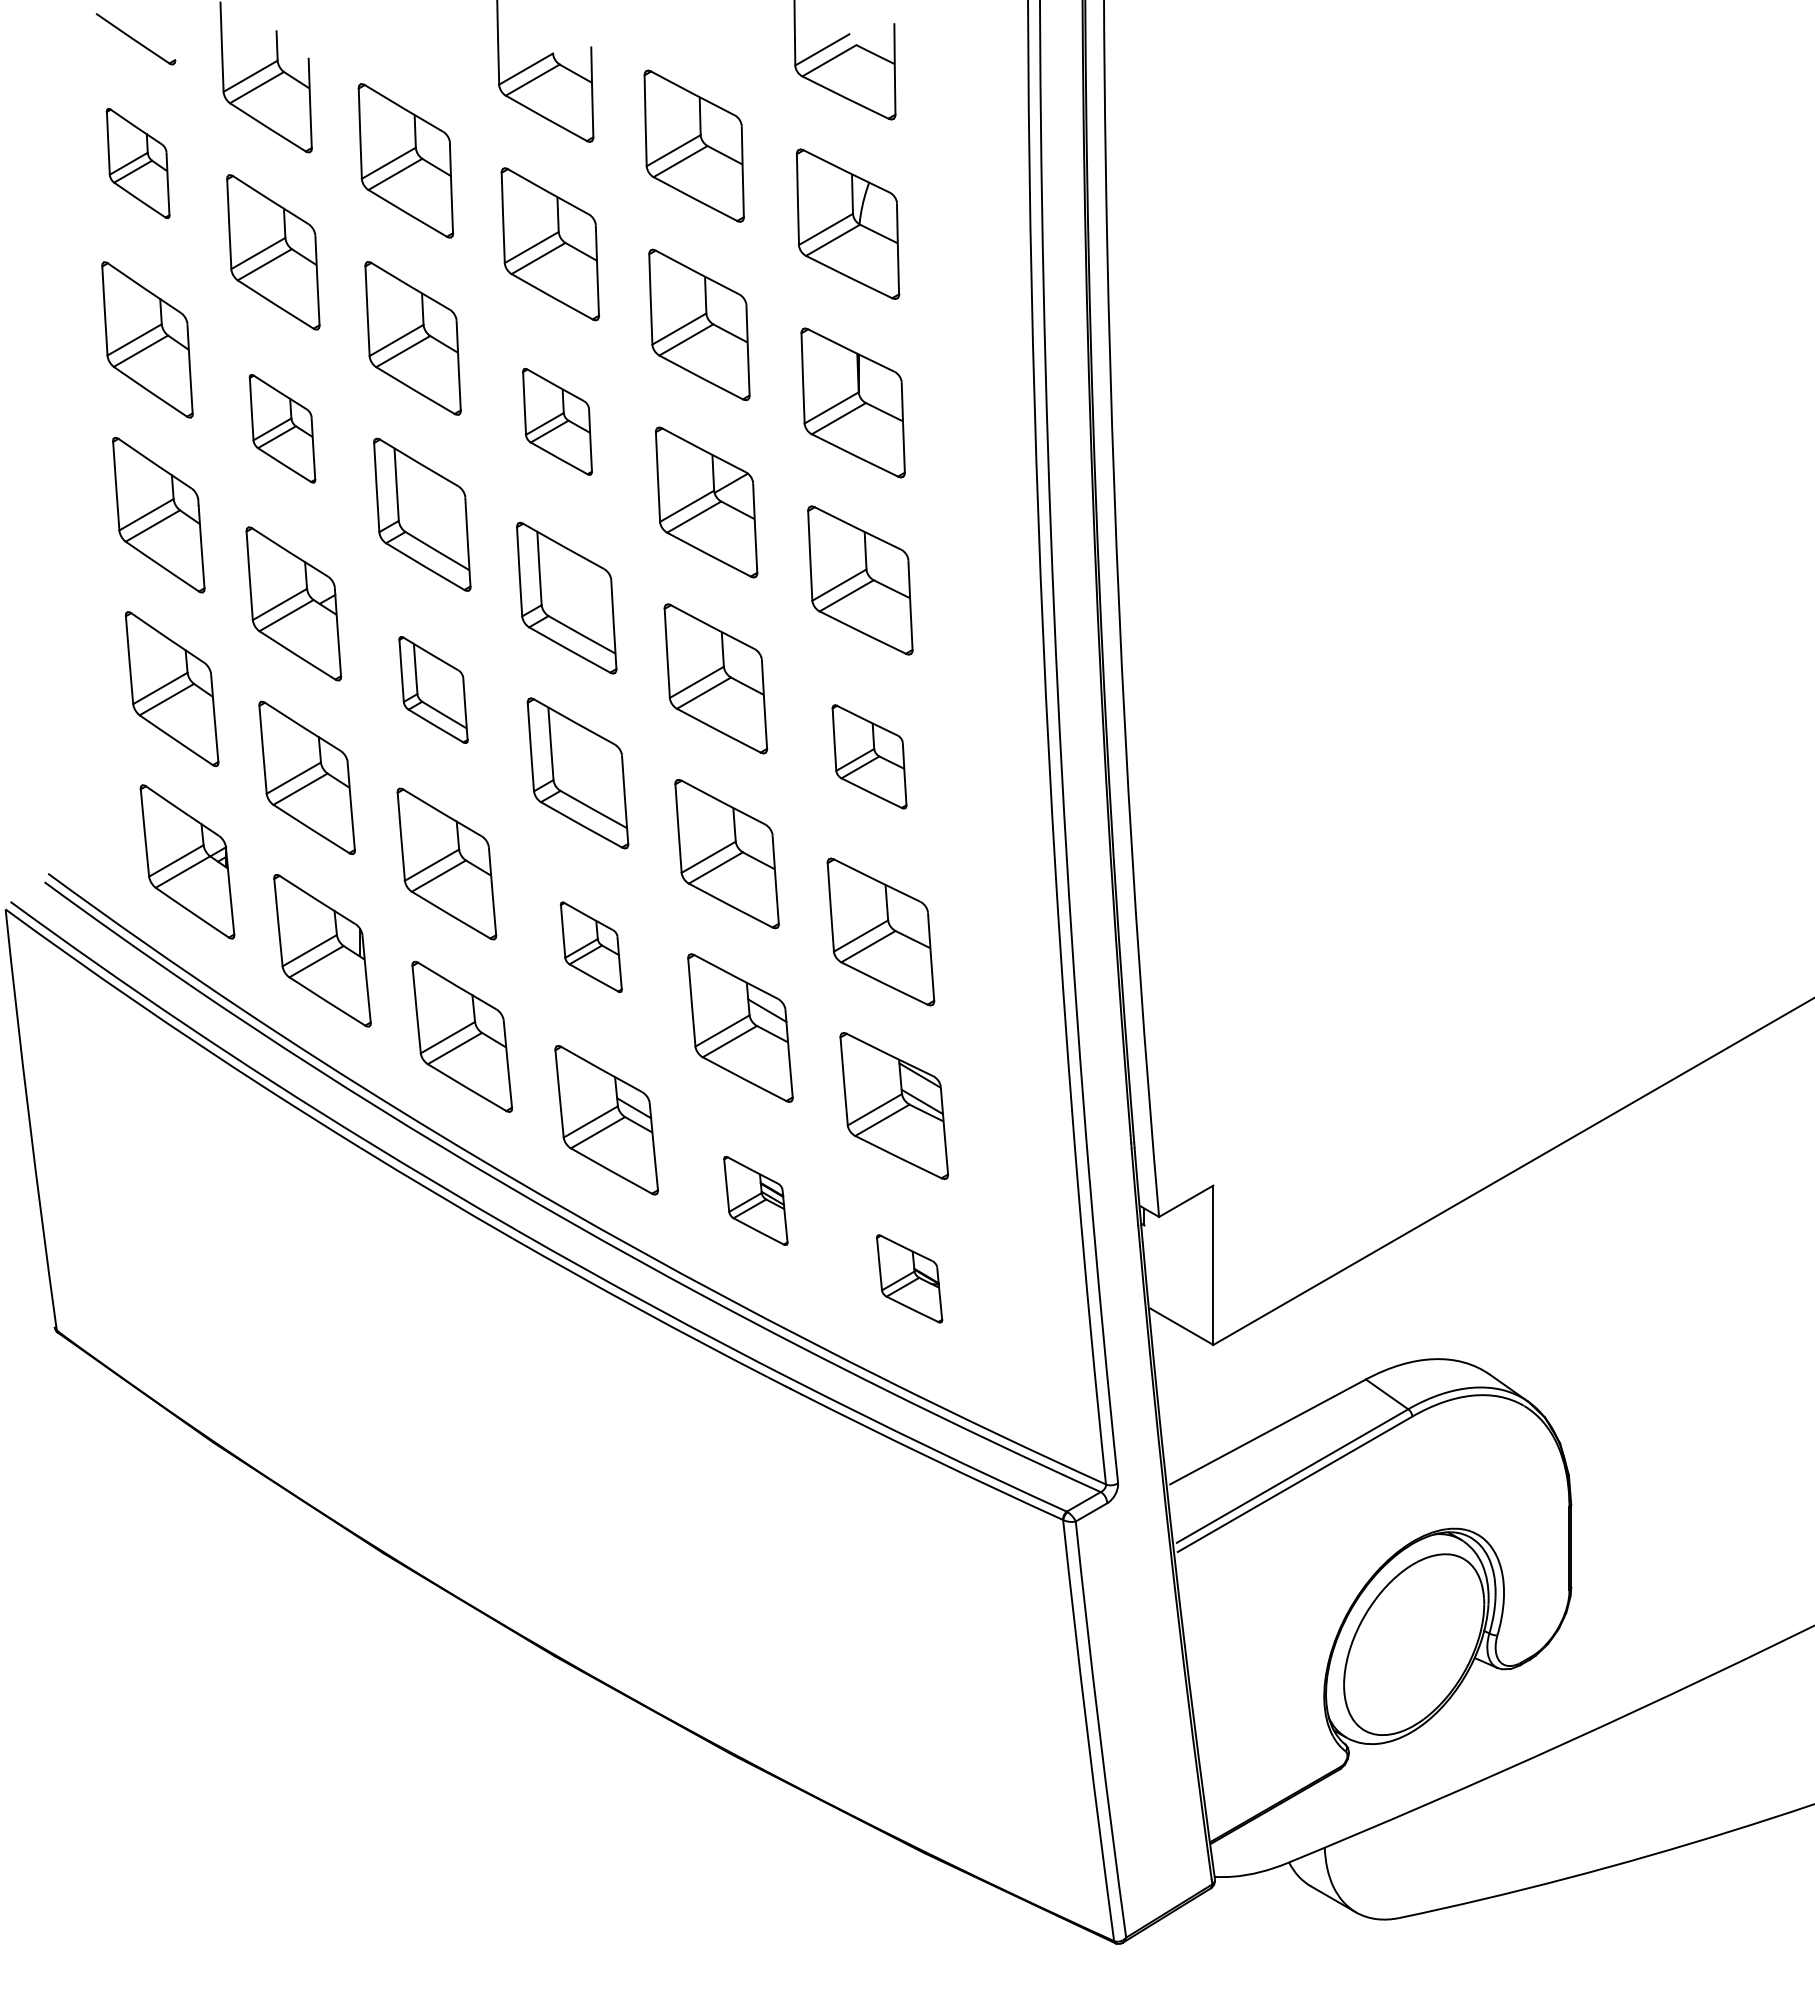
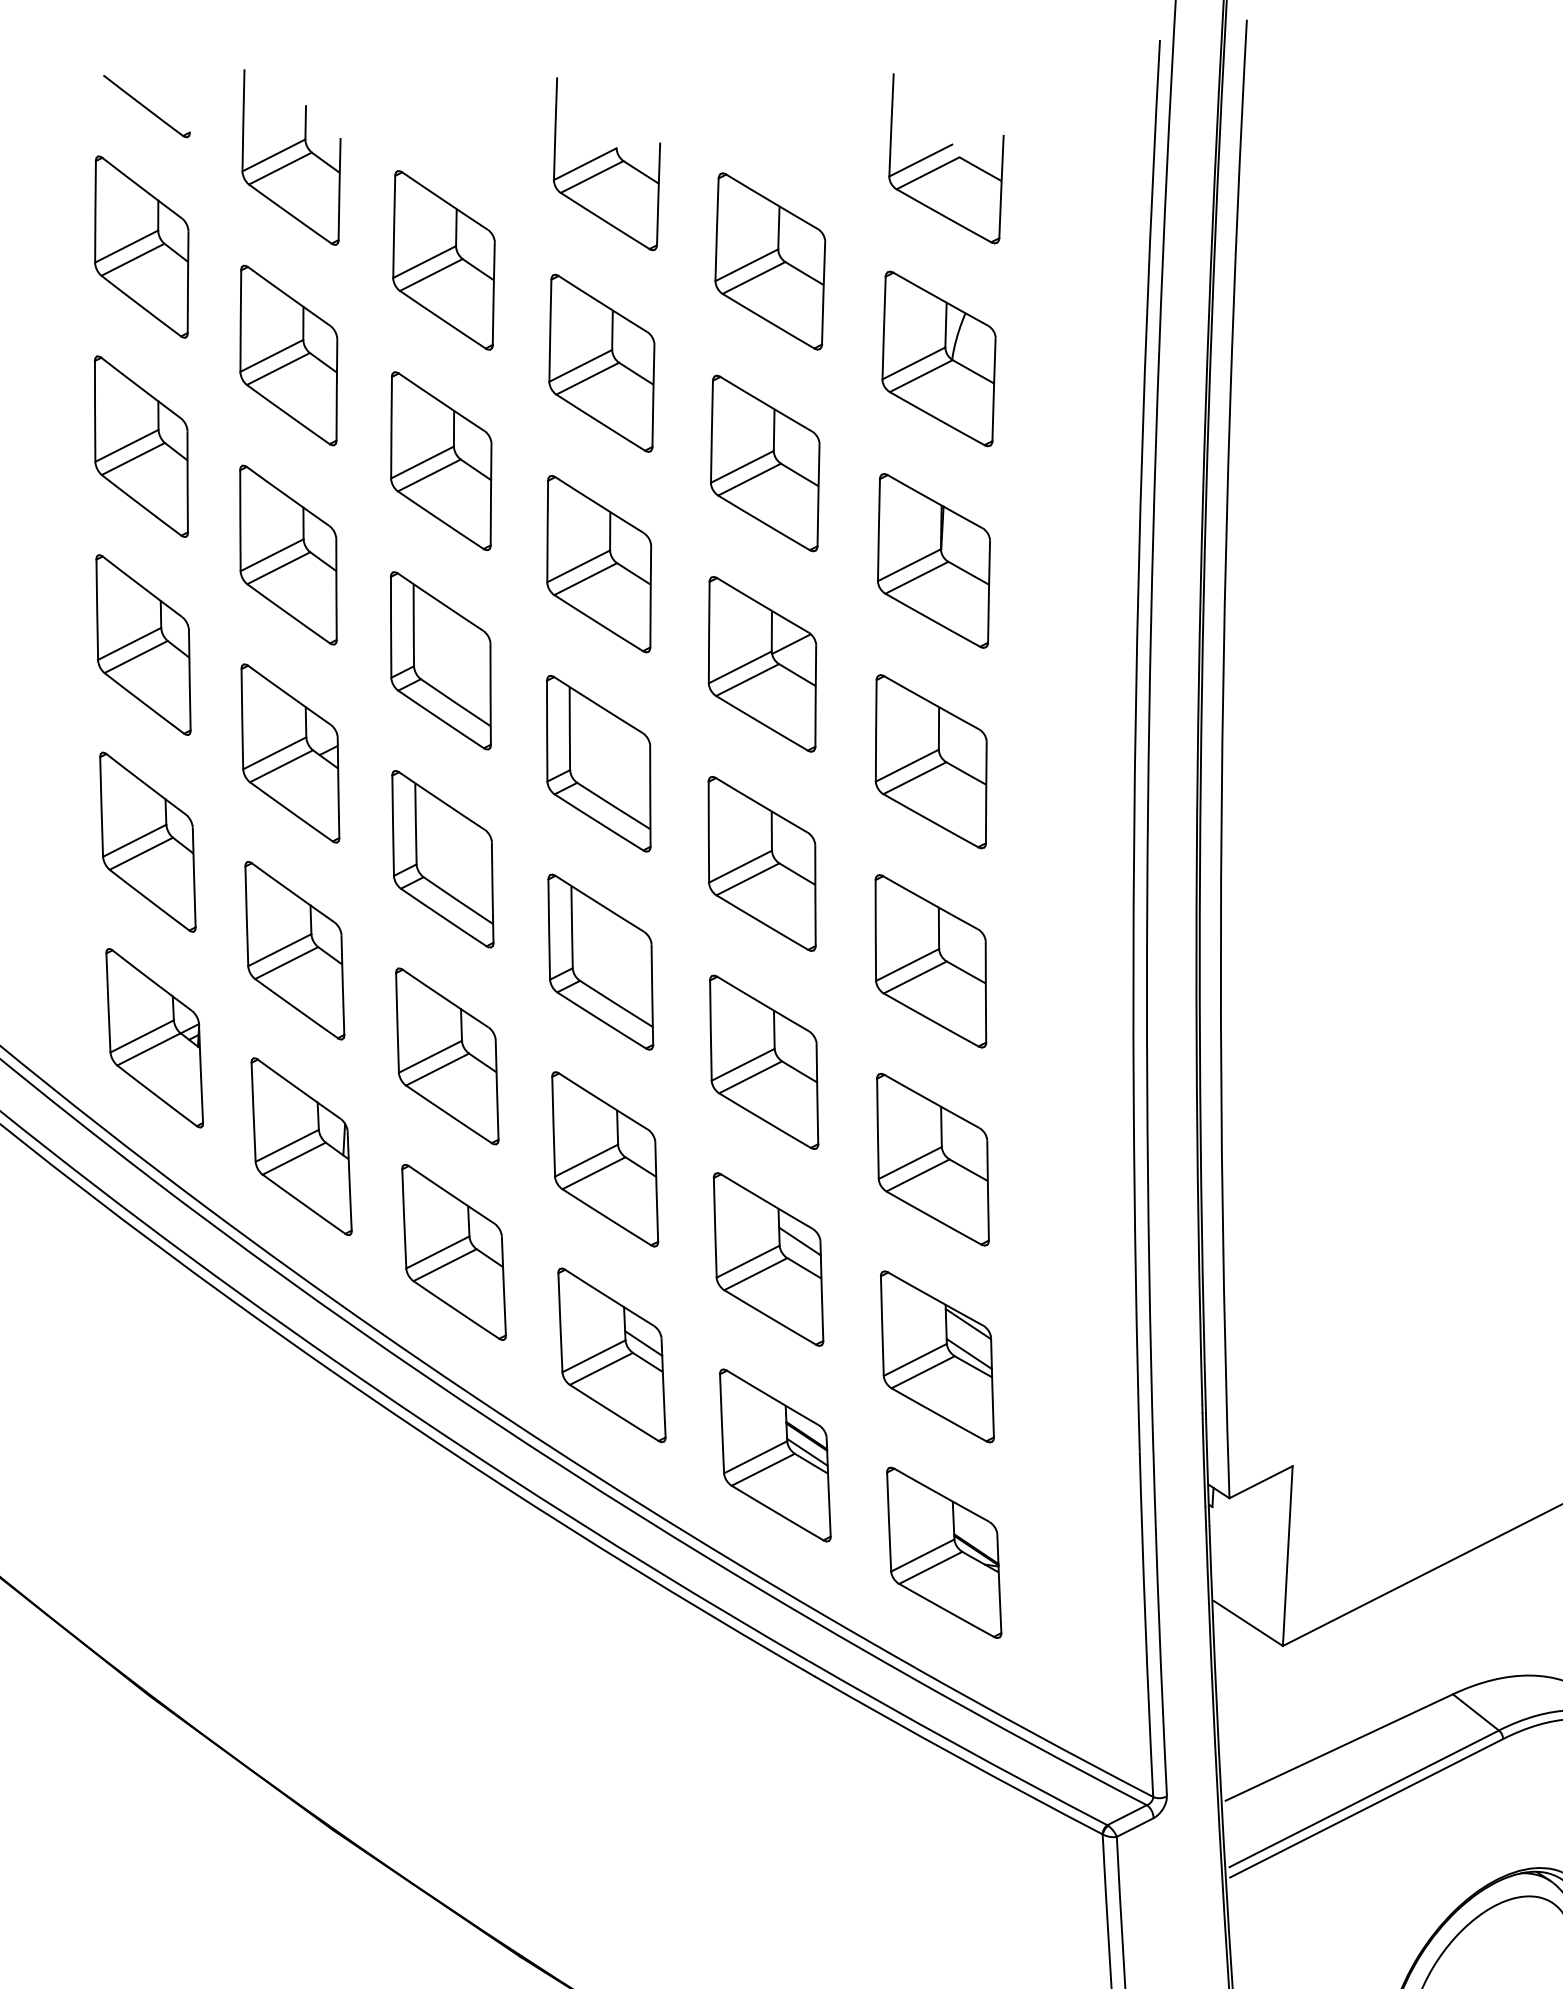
part: (137, 163) -> (140, 246), size x1.43
part: (557, 421) -> (599, 563), size x1.43
part: (282, 428) -> (288, 554), size x1.43
part: (433, 689) -> (442, 858), size x1.43
part: (869, 756) -> (930, 960), size x1.43
part: (591, 946) -> (605, 1158), size x1.67
part: (755, 1200) -> (775, 1455), size x1.67
part: (909, 1278) -> (944, 1552), size x1.67

